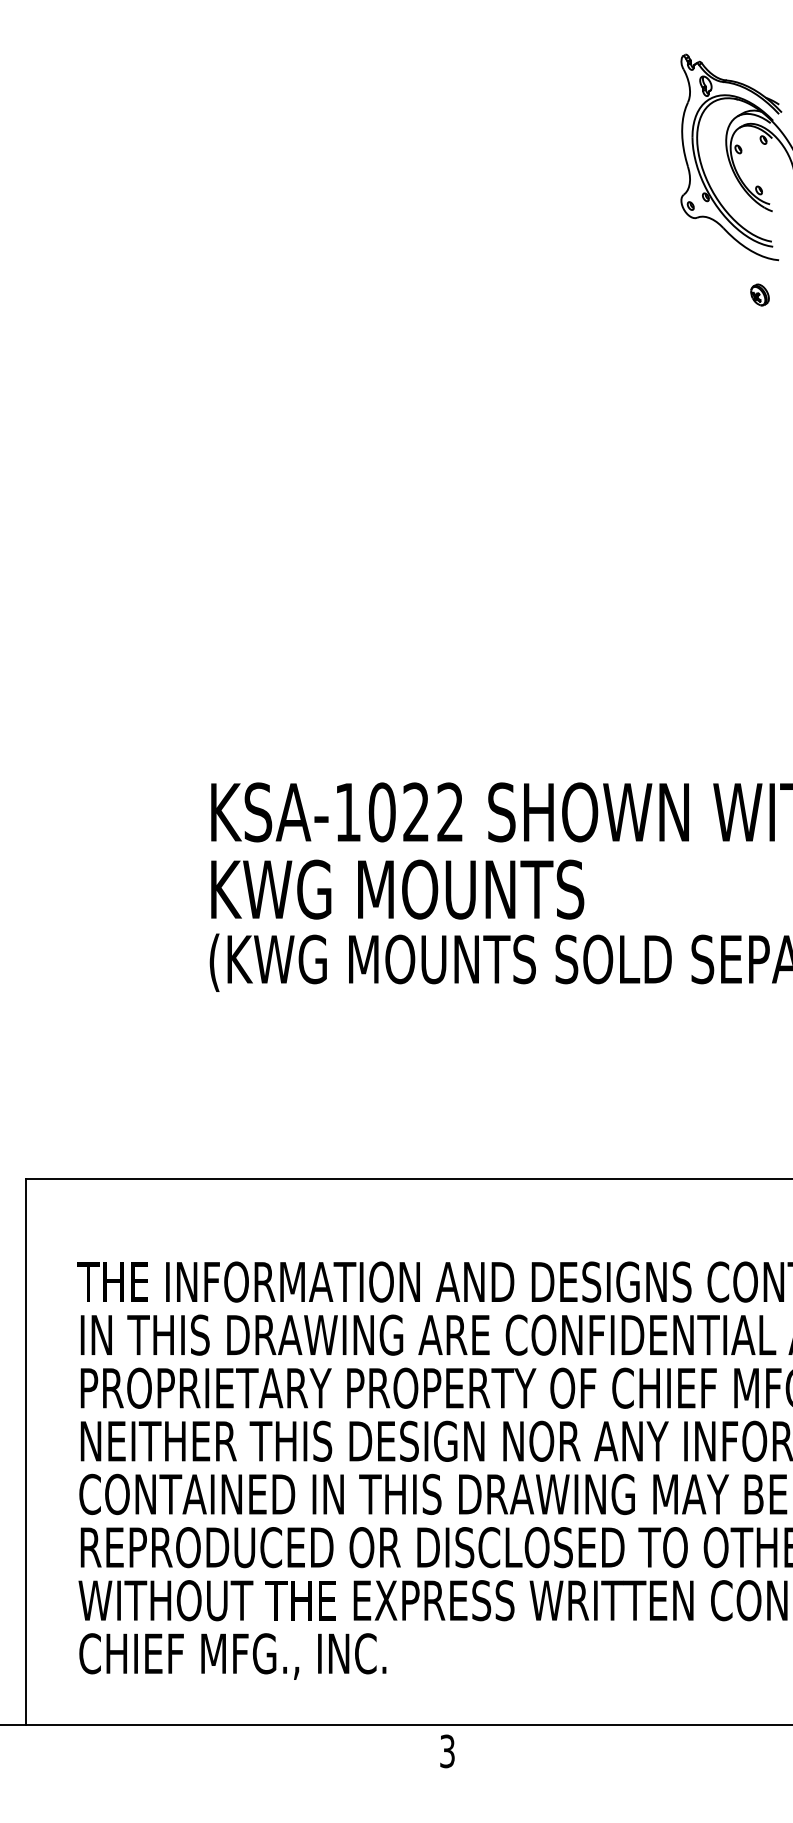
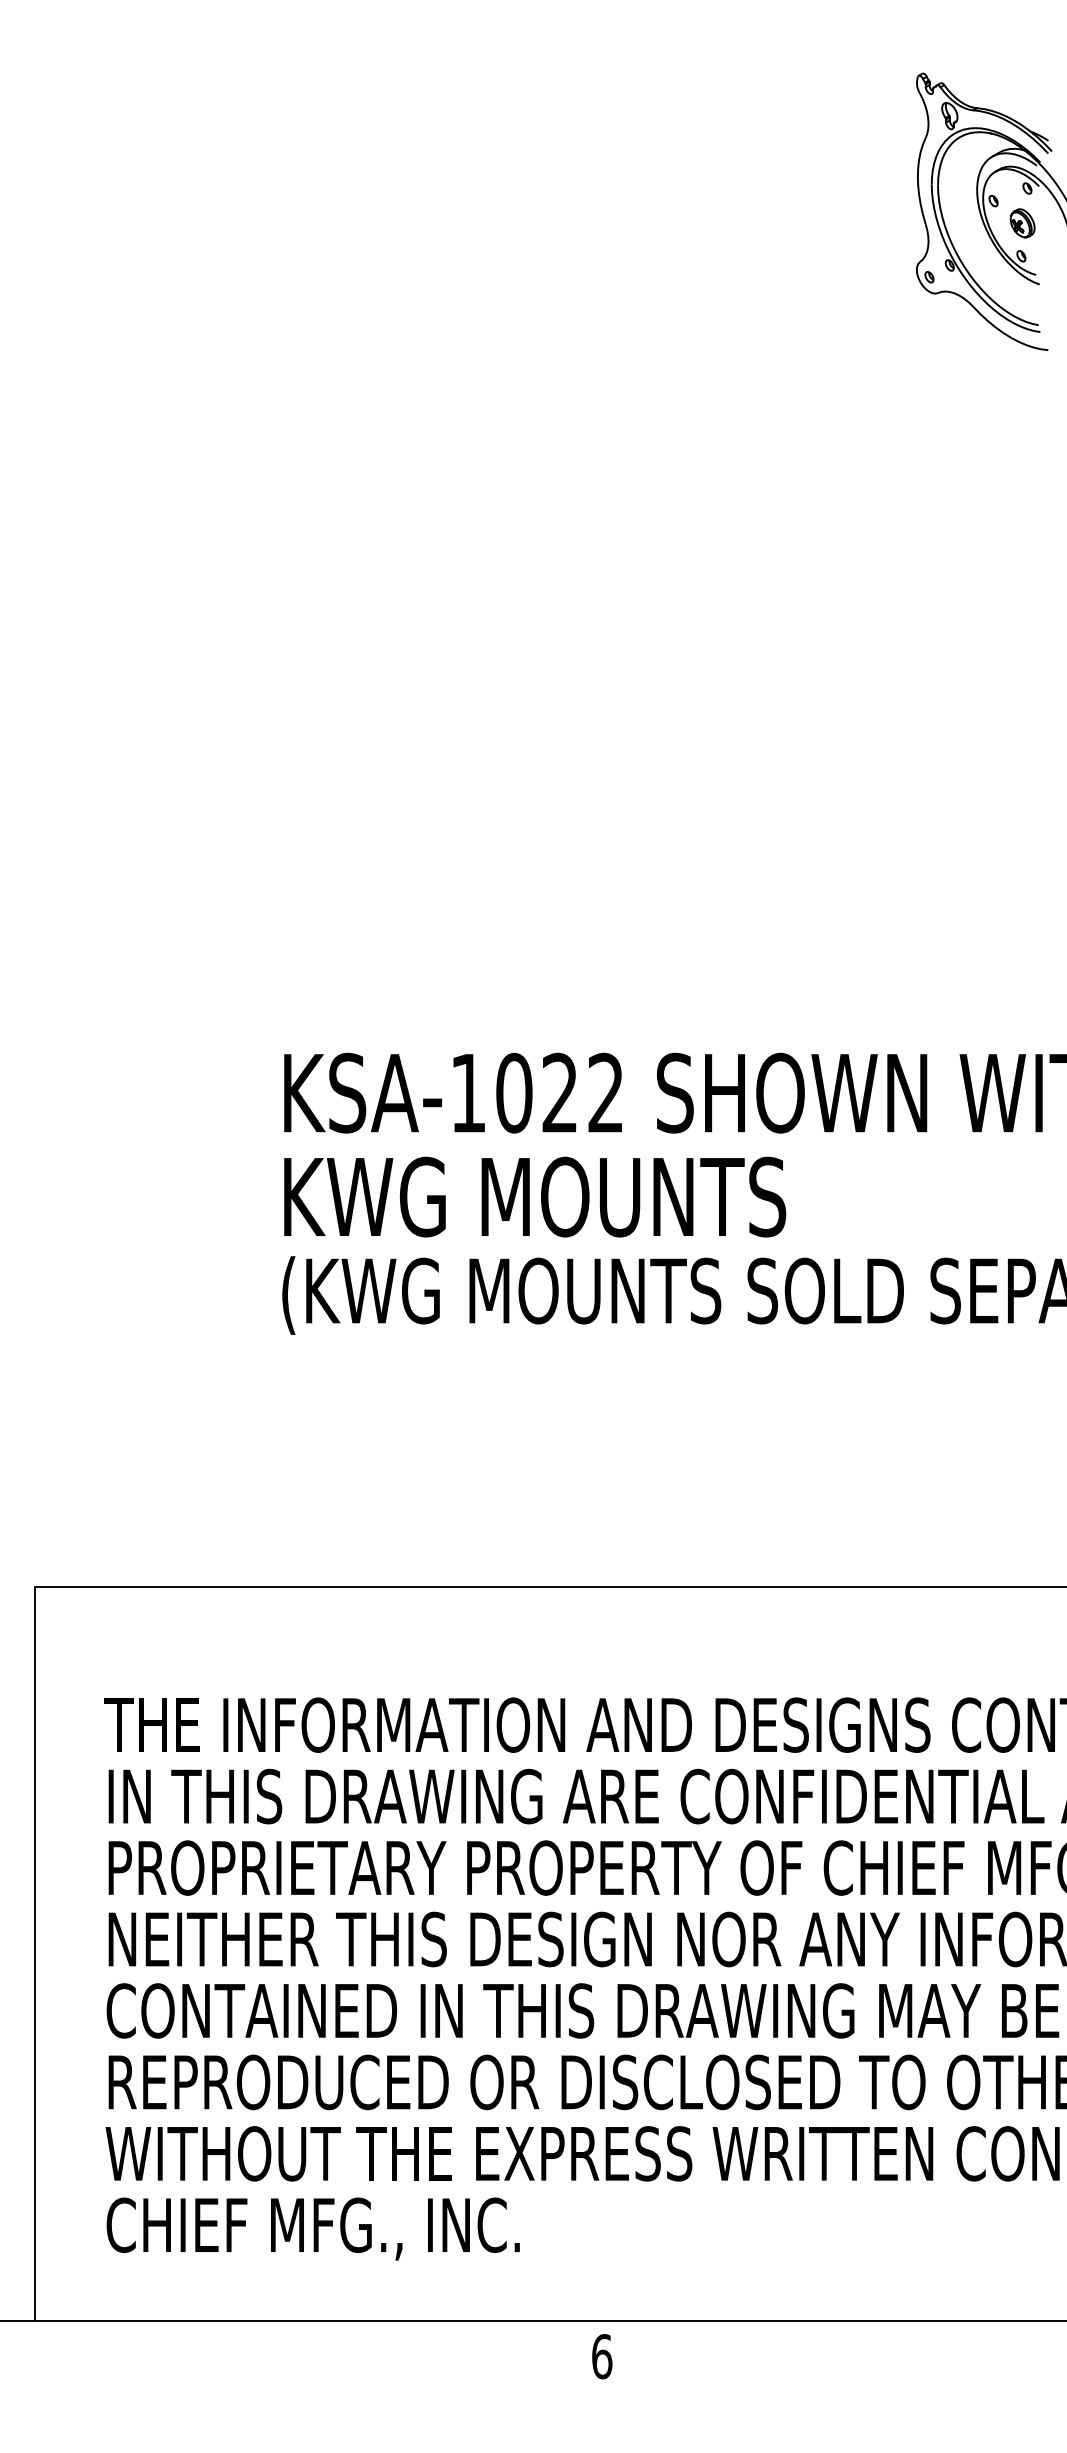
part: (759, 294) -> (1021, 222), moved
text: (447, 1751) -> (602, 2356), 3 -> 6

